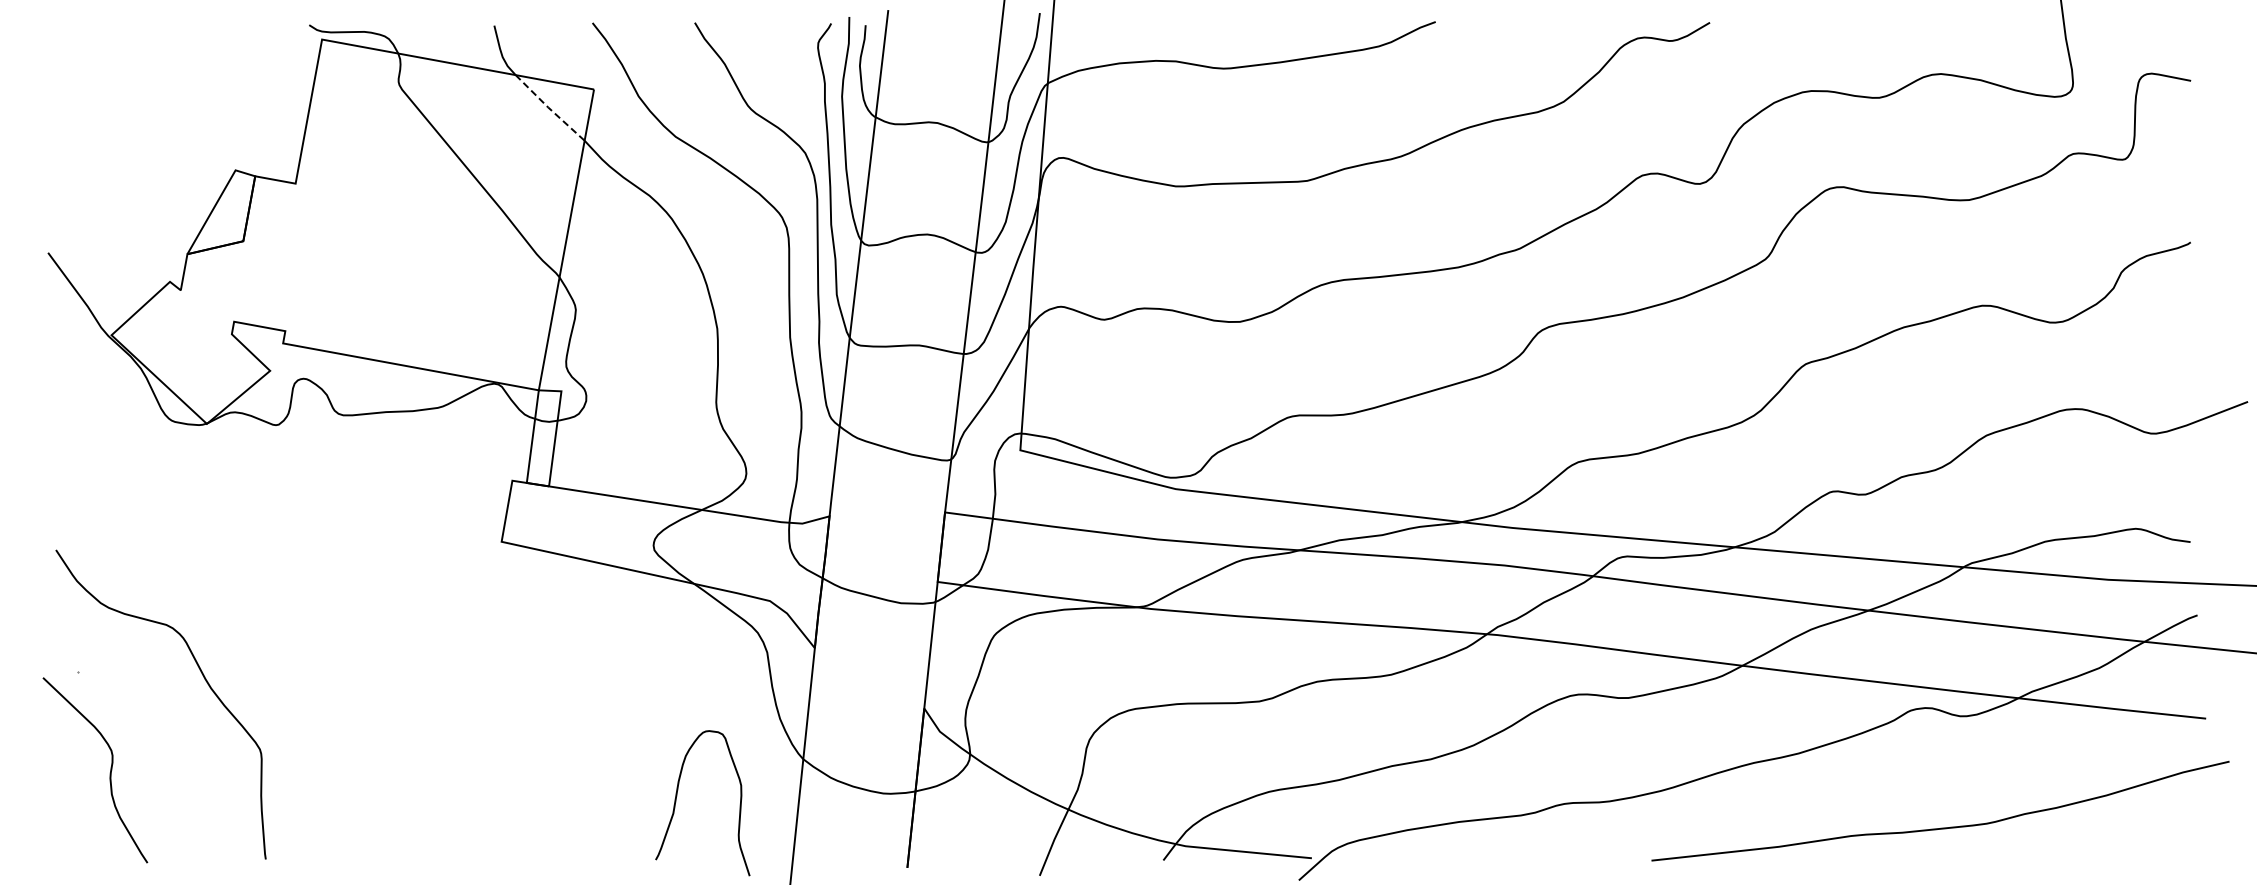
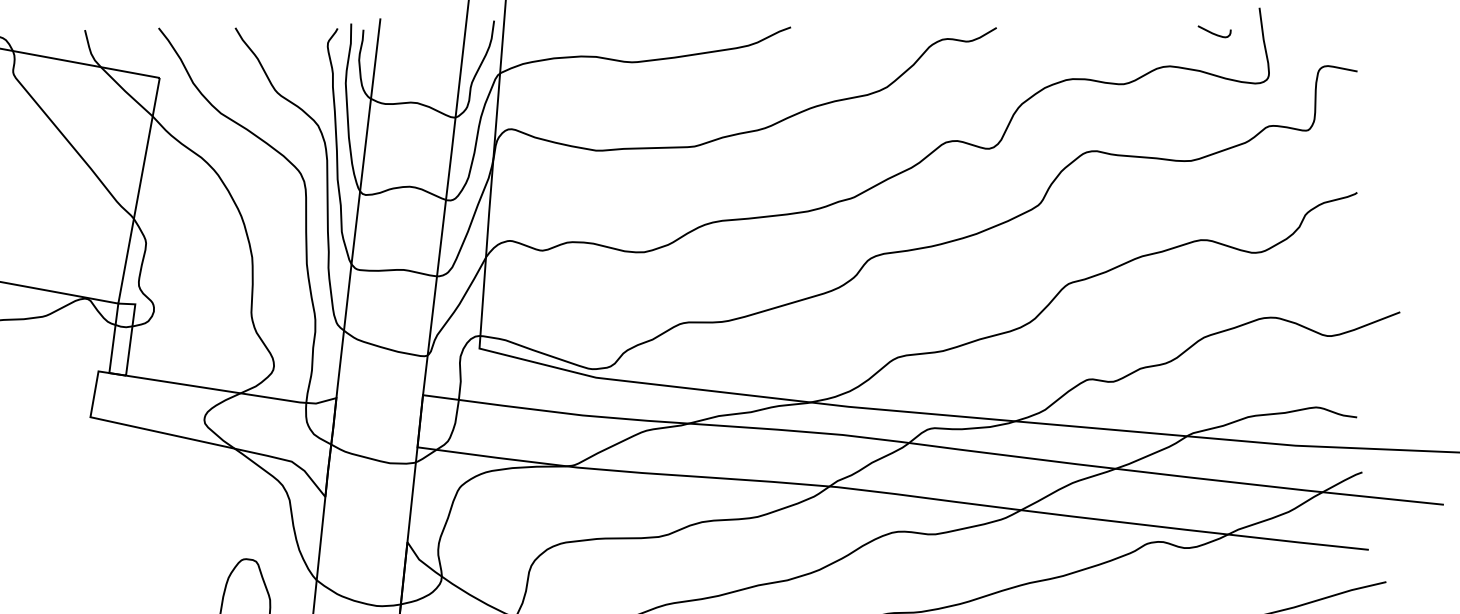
curve: (1999, 29) -> (1213, 32), added
line: (549, 108) -> (126, 92), dashed -> solid

